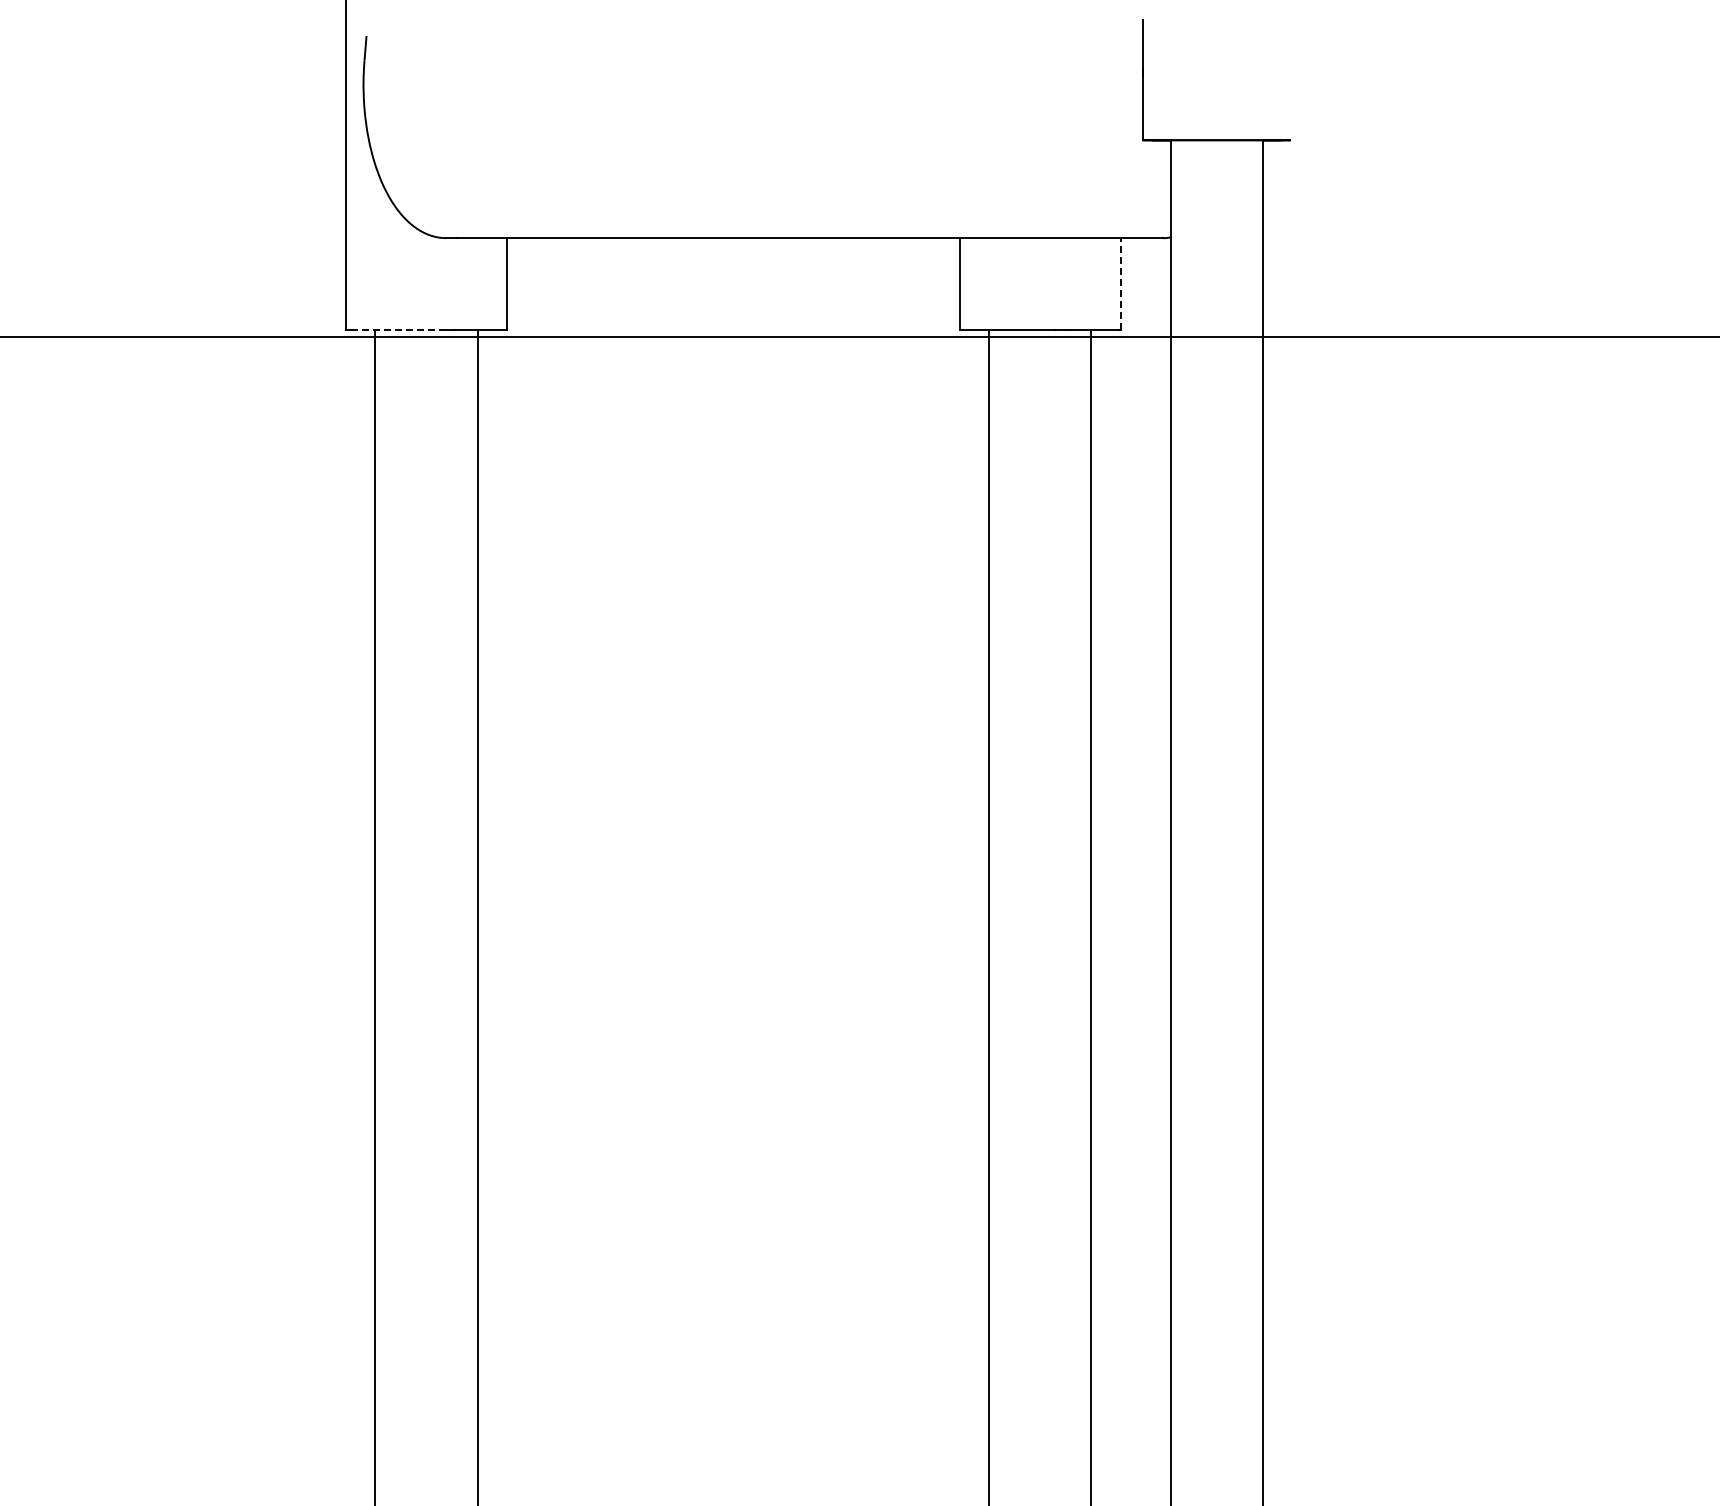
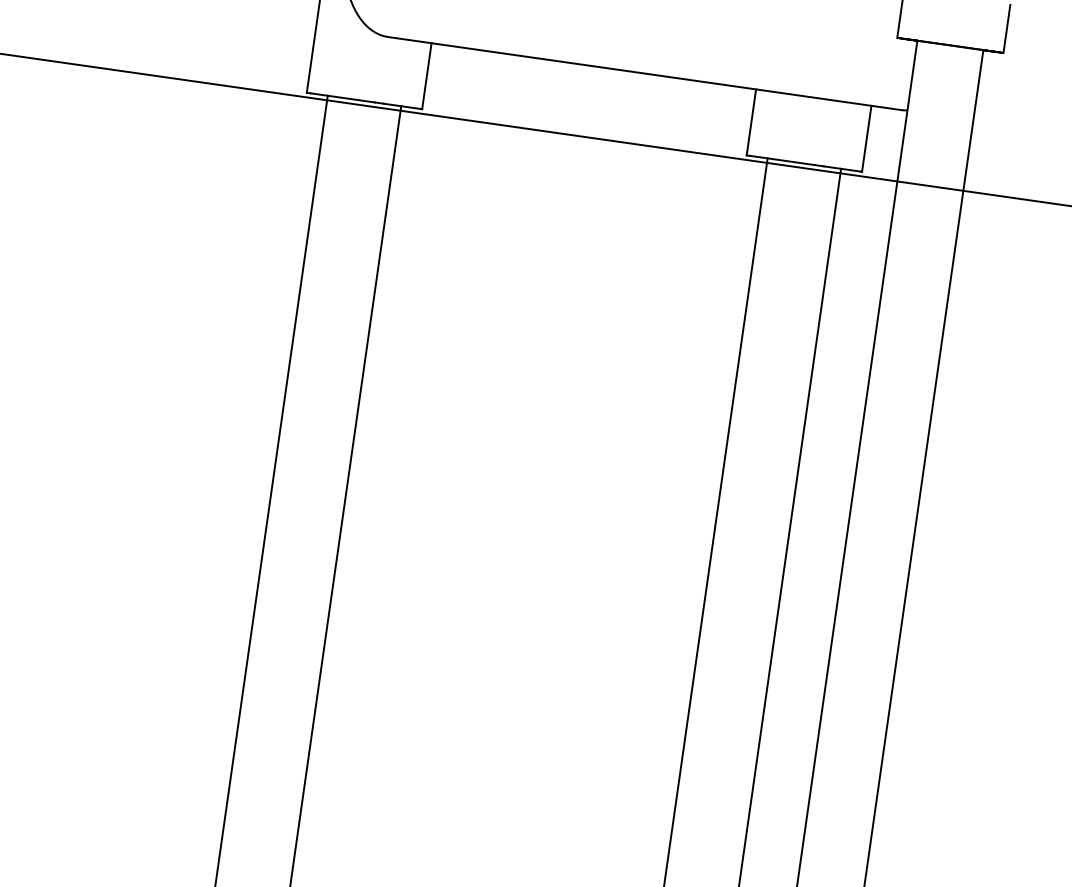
line: (1290, 106) -> (1006, 28), added
line: (1120, 283) -> (866, 138), dashed -> solid
line: (396, 330) -> (342, 98), dashed -> solid

